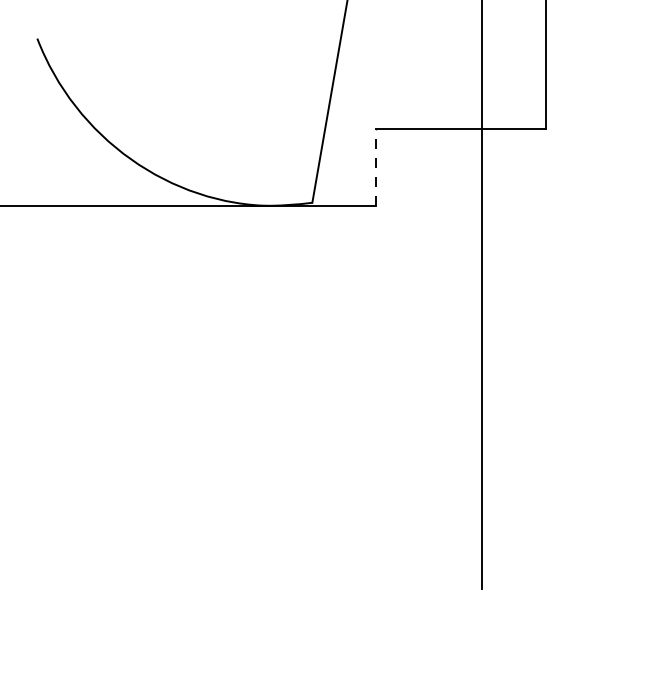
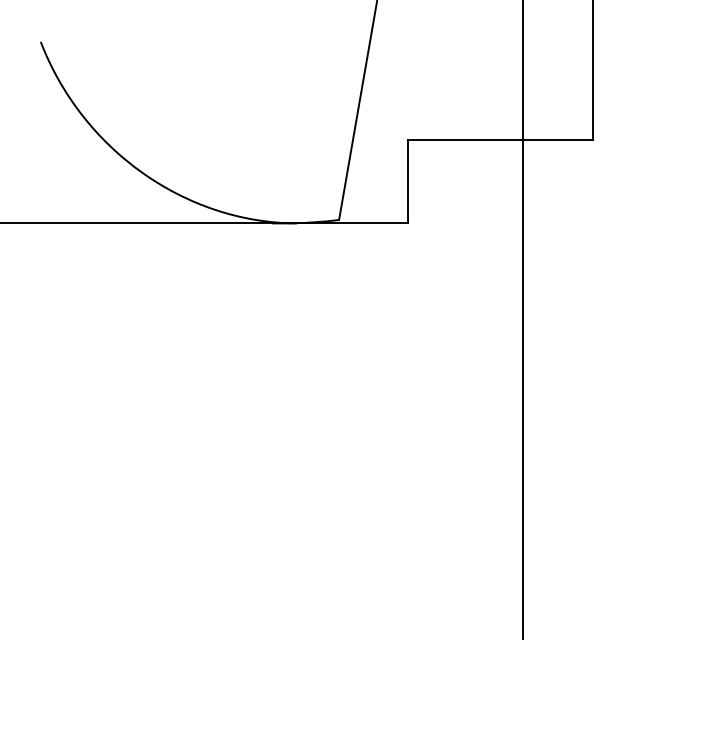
line: (376, 167) -> (408, 181), dashed -> solid

